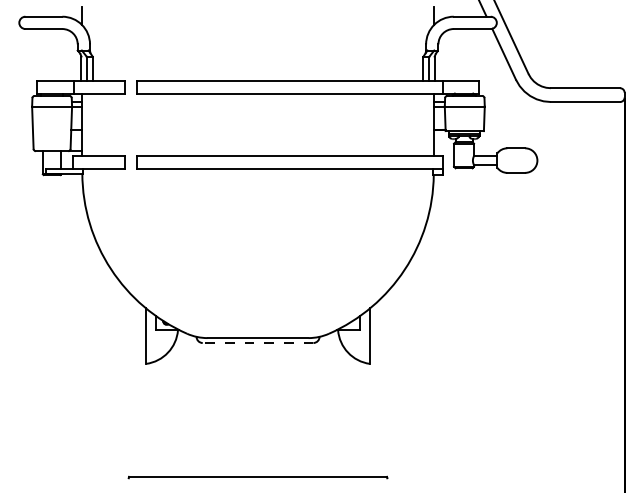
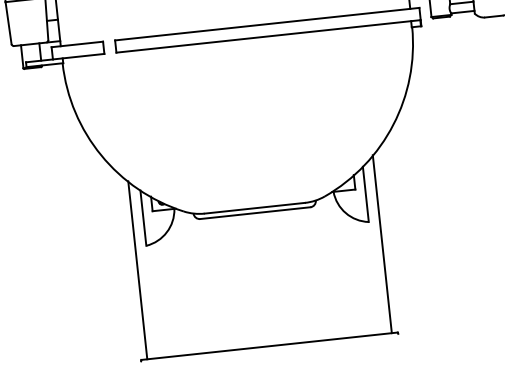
line: (257, 343) -> (254, 213), dashed -> solid
line: (135, 386) -> (138, 269), added
line: (381, 386) -> (382, 243), added

